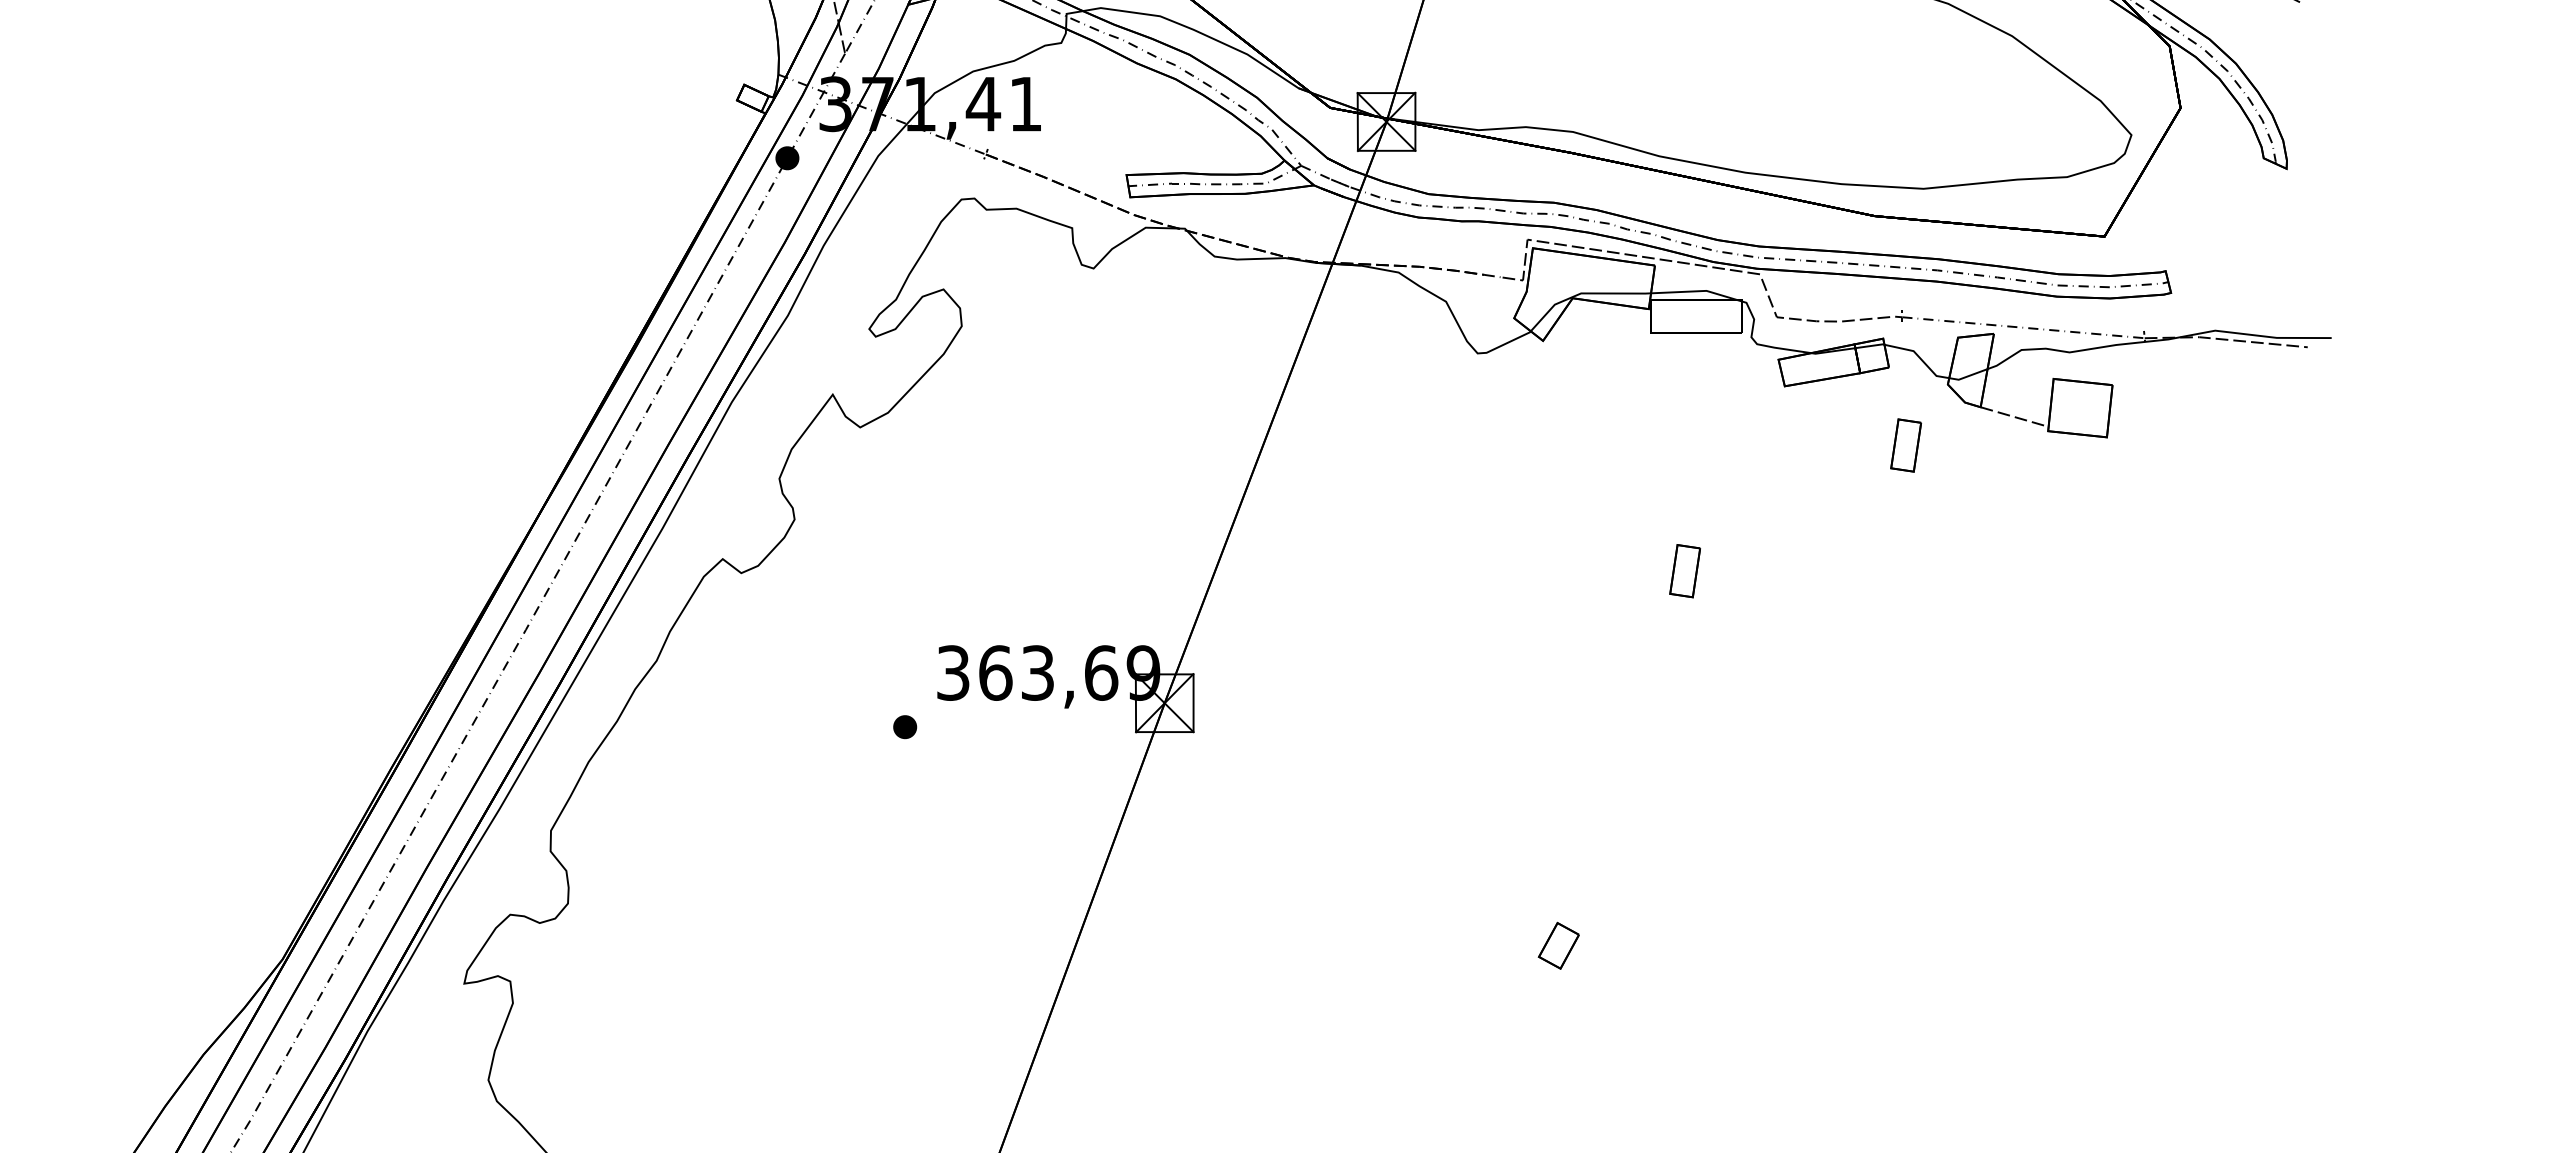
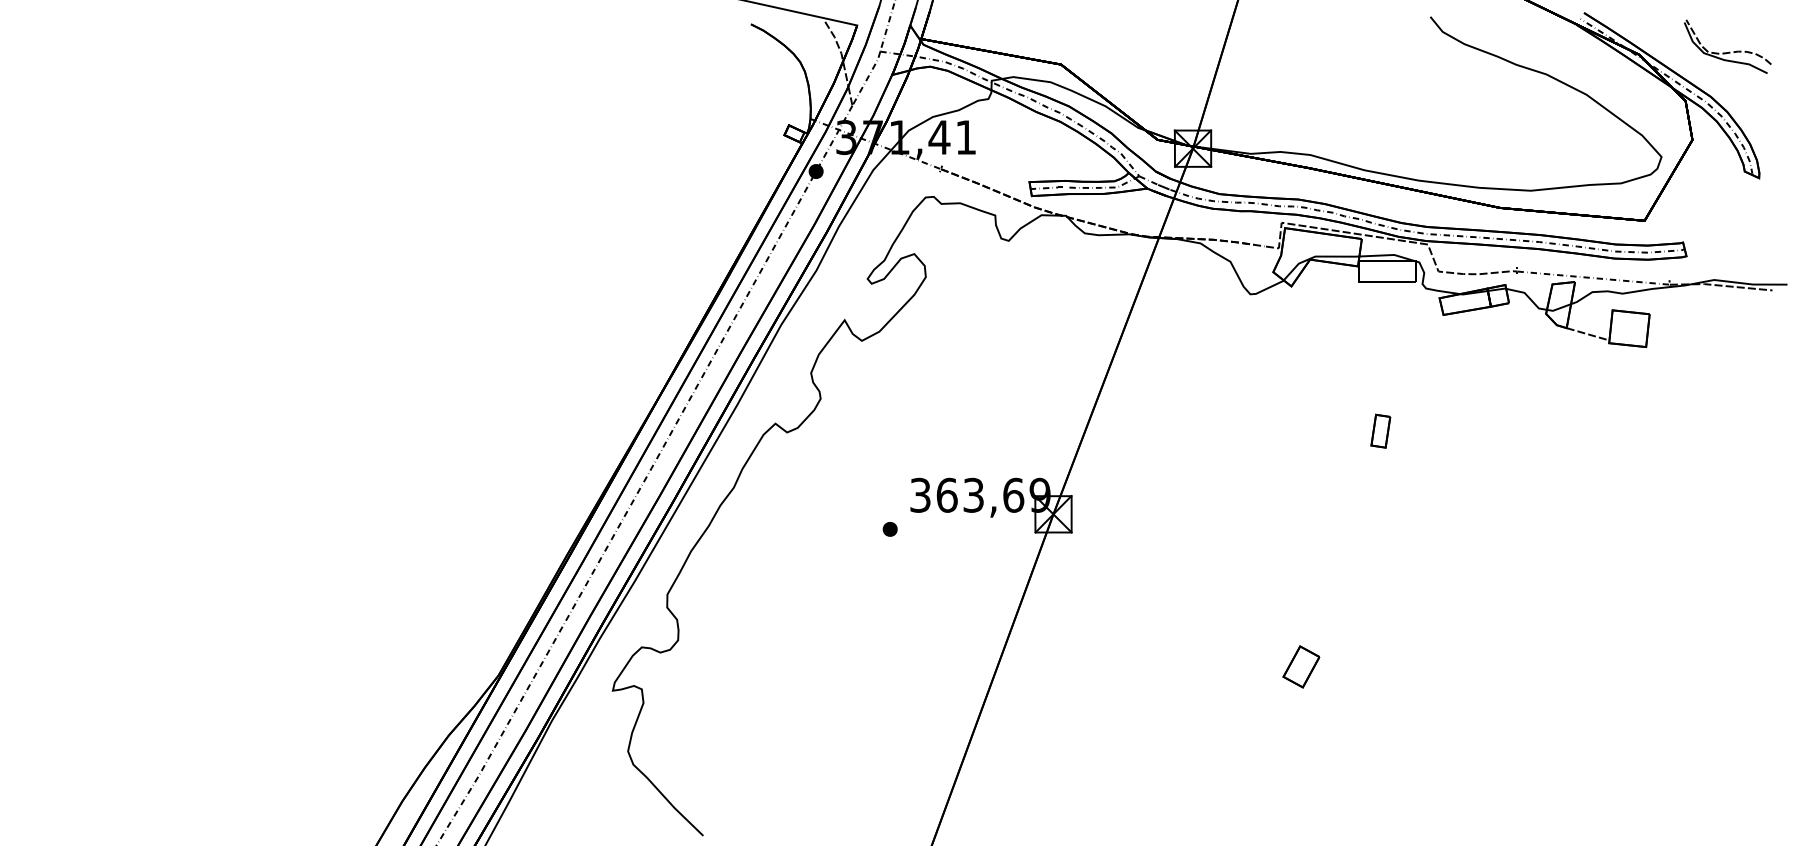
part: (1905, 444) -> (1519, 351), removed
part: (1559, 945) -> (1301, 666), size x1.43

